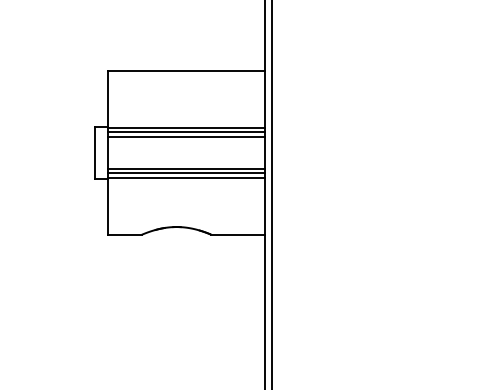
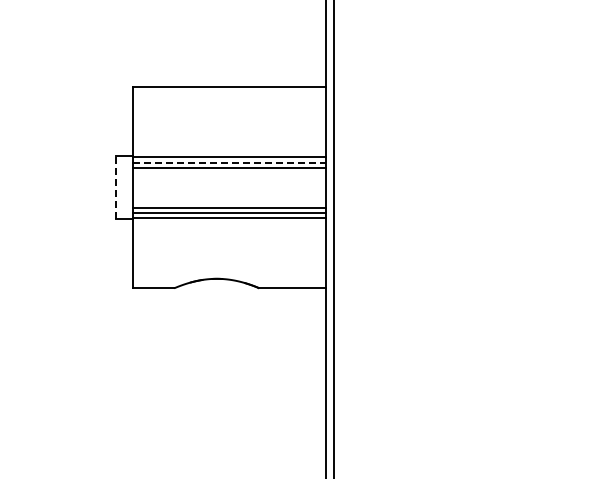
line: (186, 132) -> (229, 162), solid -> dashed
line: (94, 152) -> (116, 187), solid -> dashed

